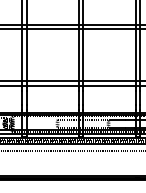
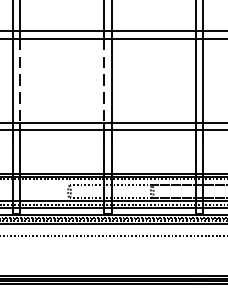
line: (26, 55) -> (19, 81), solid -> dashed
line: (78, 55) -> (103, 81), solid -> dashed

